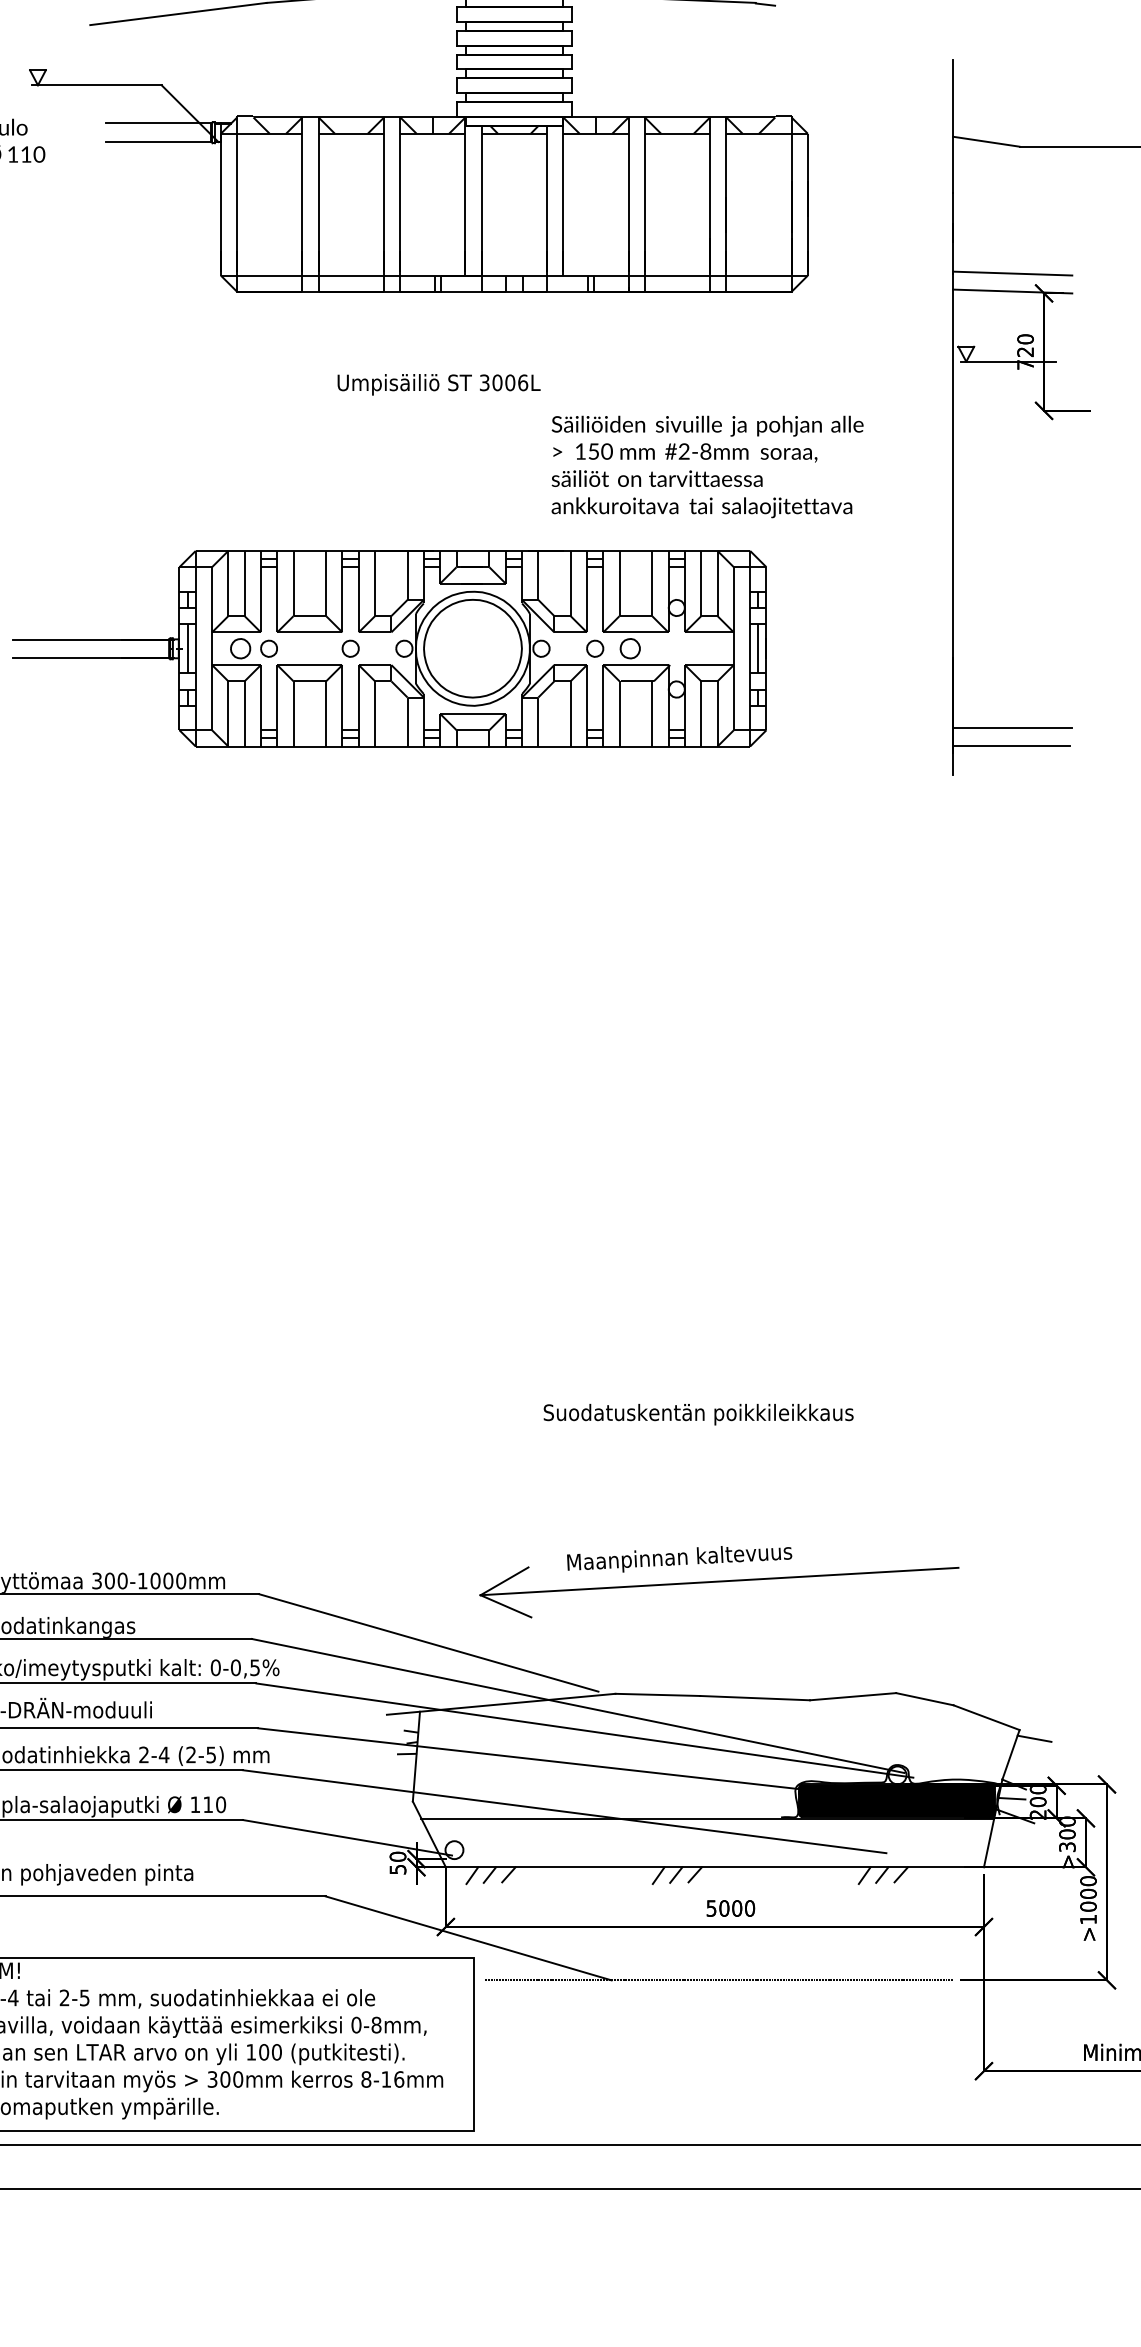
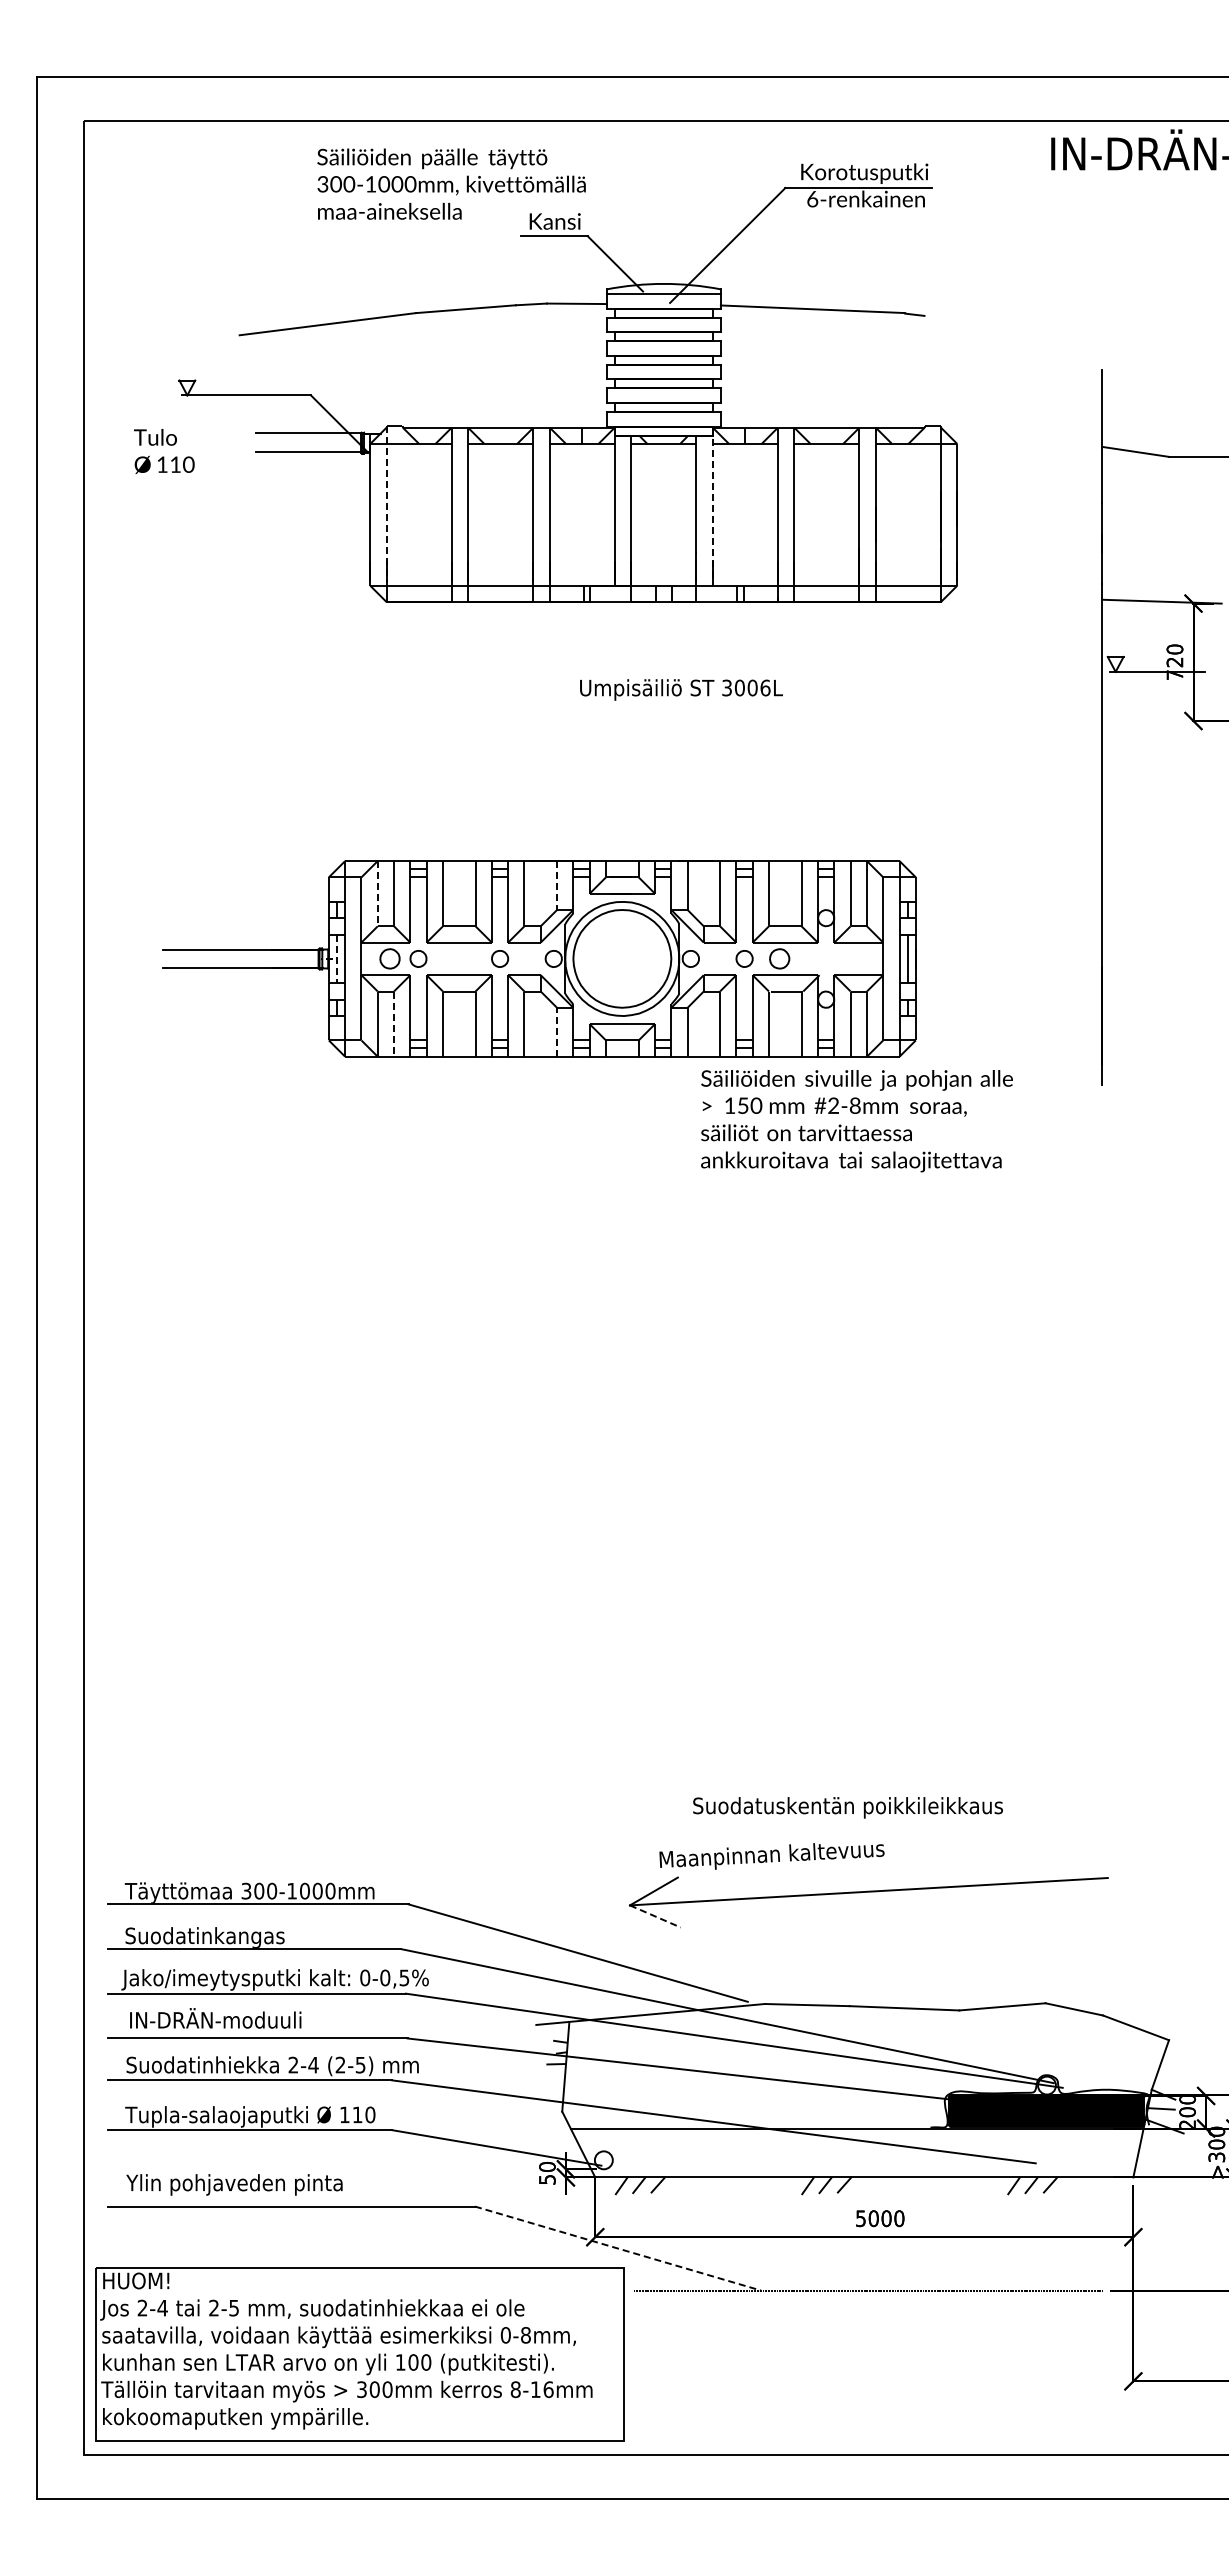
line: (237, 194) -> (386, 504), solid -> dashed
line: (563, 195) -> (712, 505), solid -> dashed
line: (1012, 273) -> (1161, 583), removed
text: (439, 384) -> (681, 689), moved
text: (707, 467) -> (856, 1121), moved
line: (408, 576) -> (557, 886), solid -> dashed
line: (228, 583) -> (377, 893), solid -> dashed
line: (187, 649) -> (336, 959), solid -> dashed
line: (245, 714) -> (394, 1024), solid -> dashed
line: (408, 721) -> (557, 1031), solid -> dashed
line: (1012, 728) -> (1161, 1038), removed
line: (1011, 746) -> (1160, 1056), removed
text: (698, 1414) -> (847, 1807), moved
text: (679, 1559) -> (771, 1856), moved
line: (506, 1606) -> (655, 1916), solid -> dashed
line: (1034, 1738) -> (1183, 2048), removed
line: (469, 1938) -> (618, 2248), solid -> dashed

